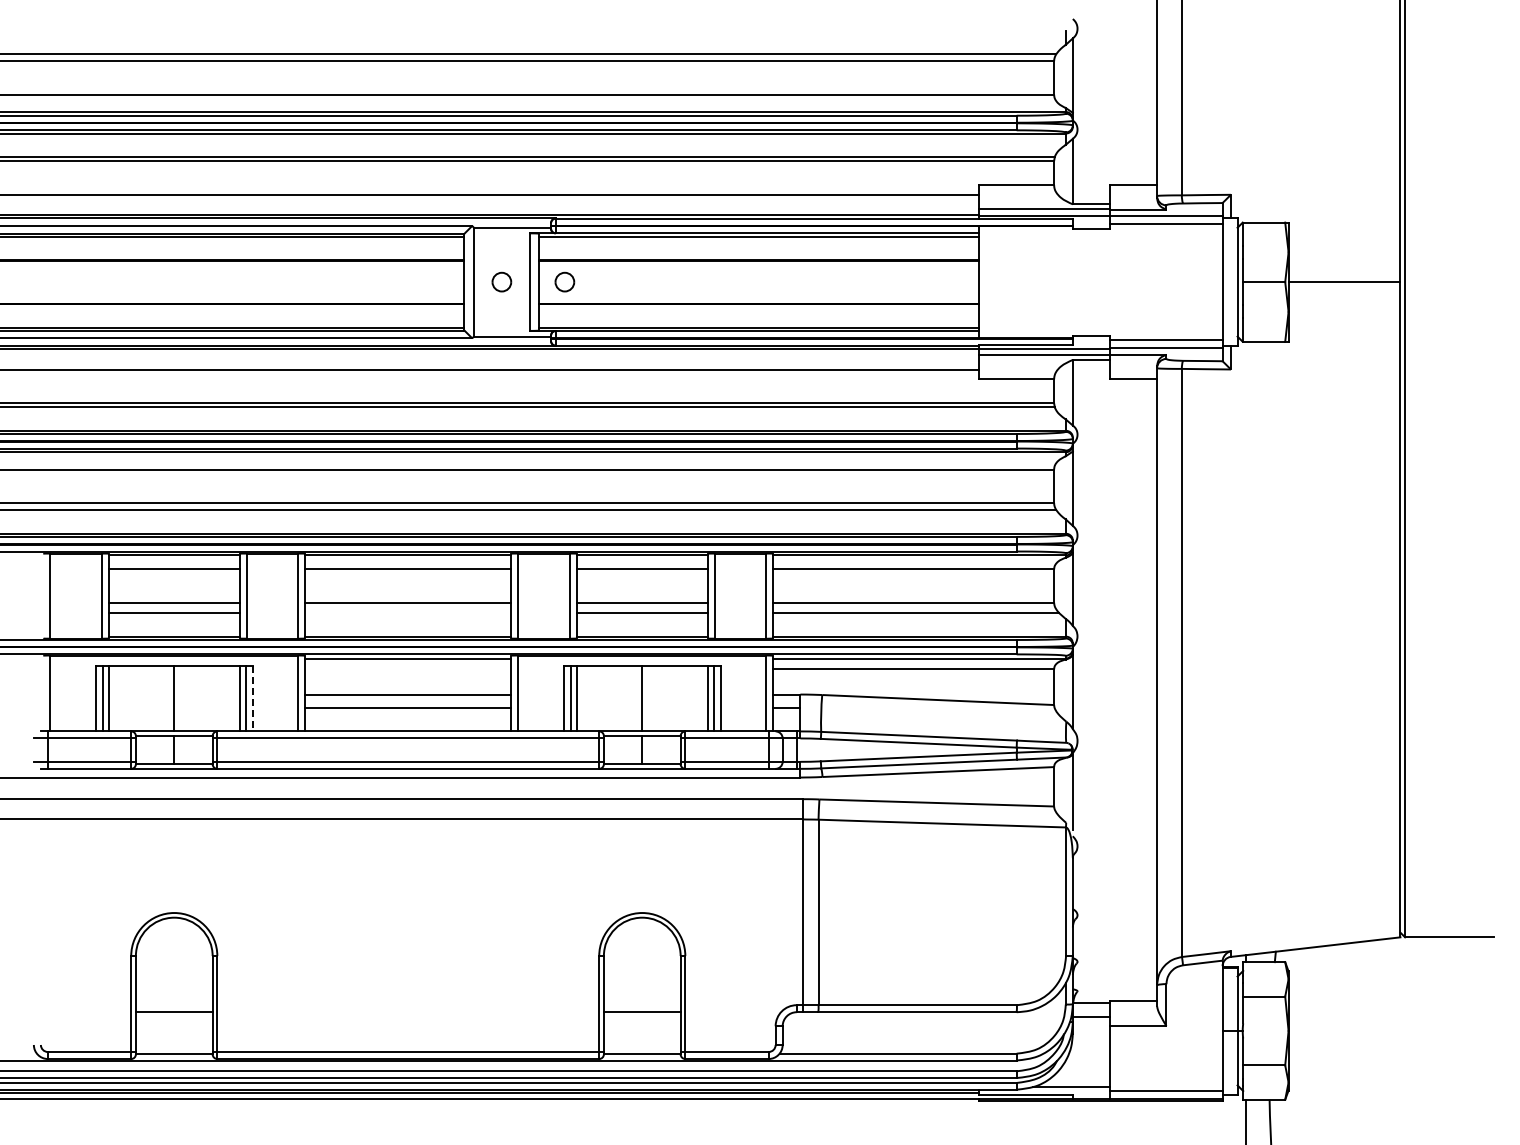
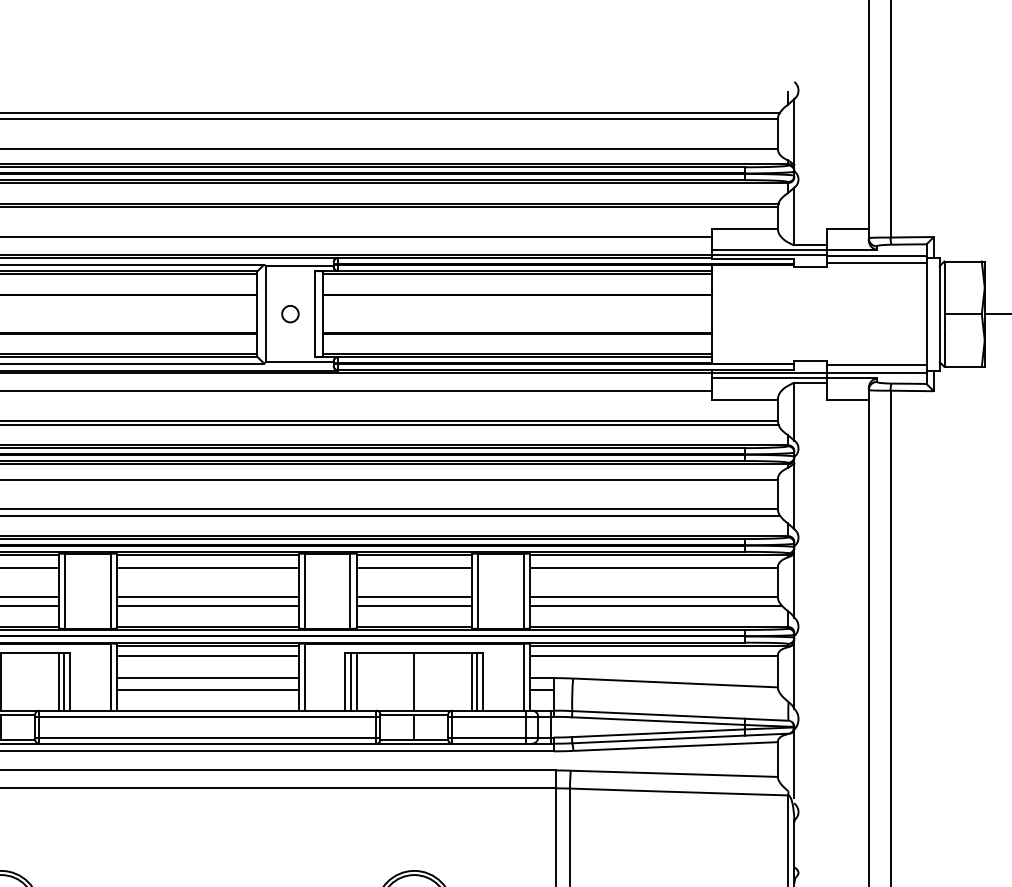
part: (564, 281) -> (345, 313), removed
line: (408, 613) -> (208, 606), added
line: (408, 669) -> (208, 656), added
line: (252, 698) -> (70, 681), dashed -> solid

